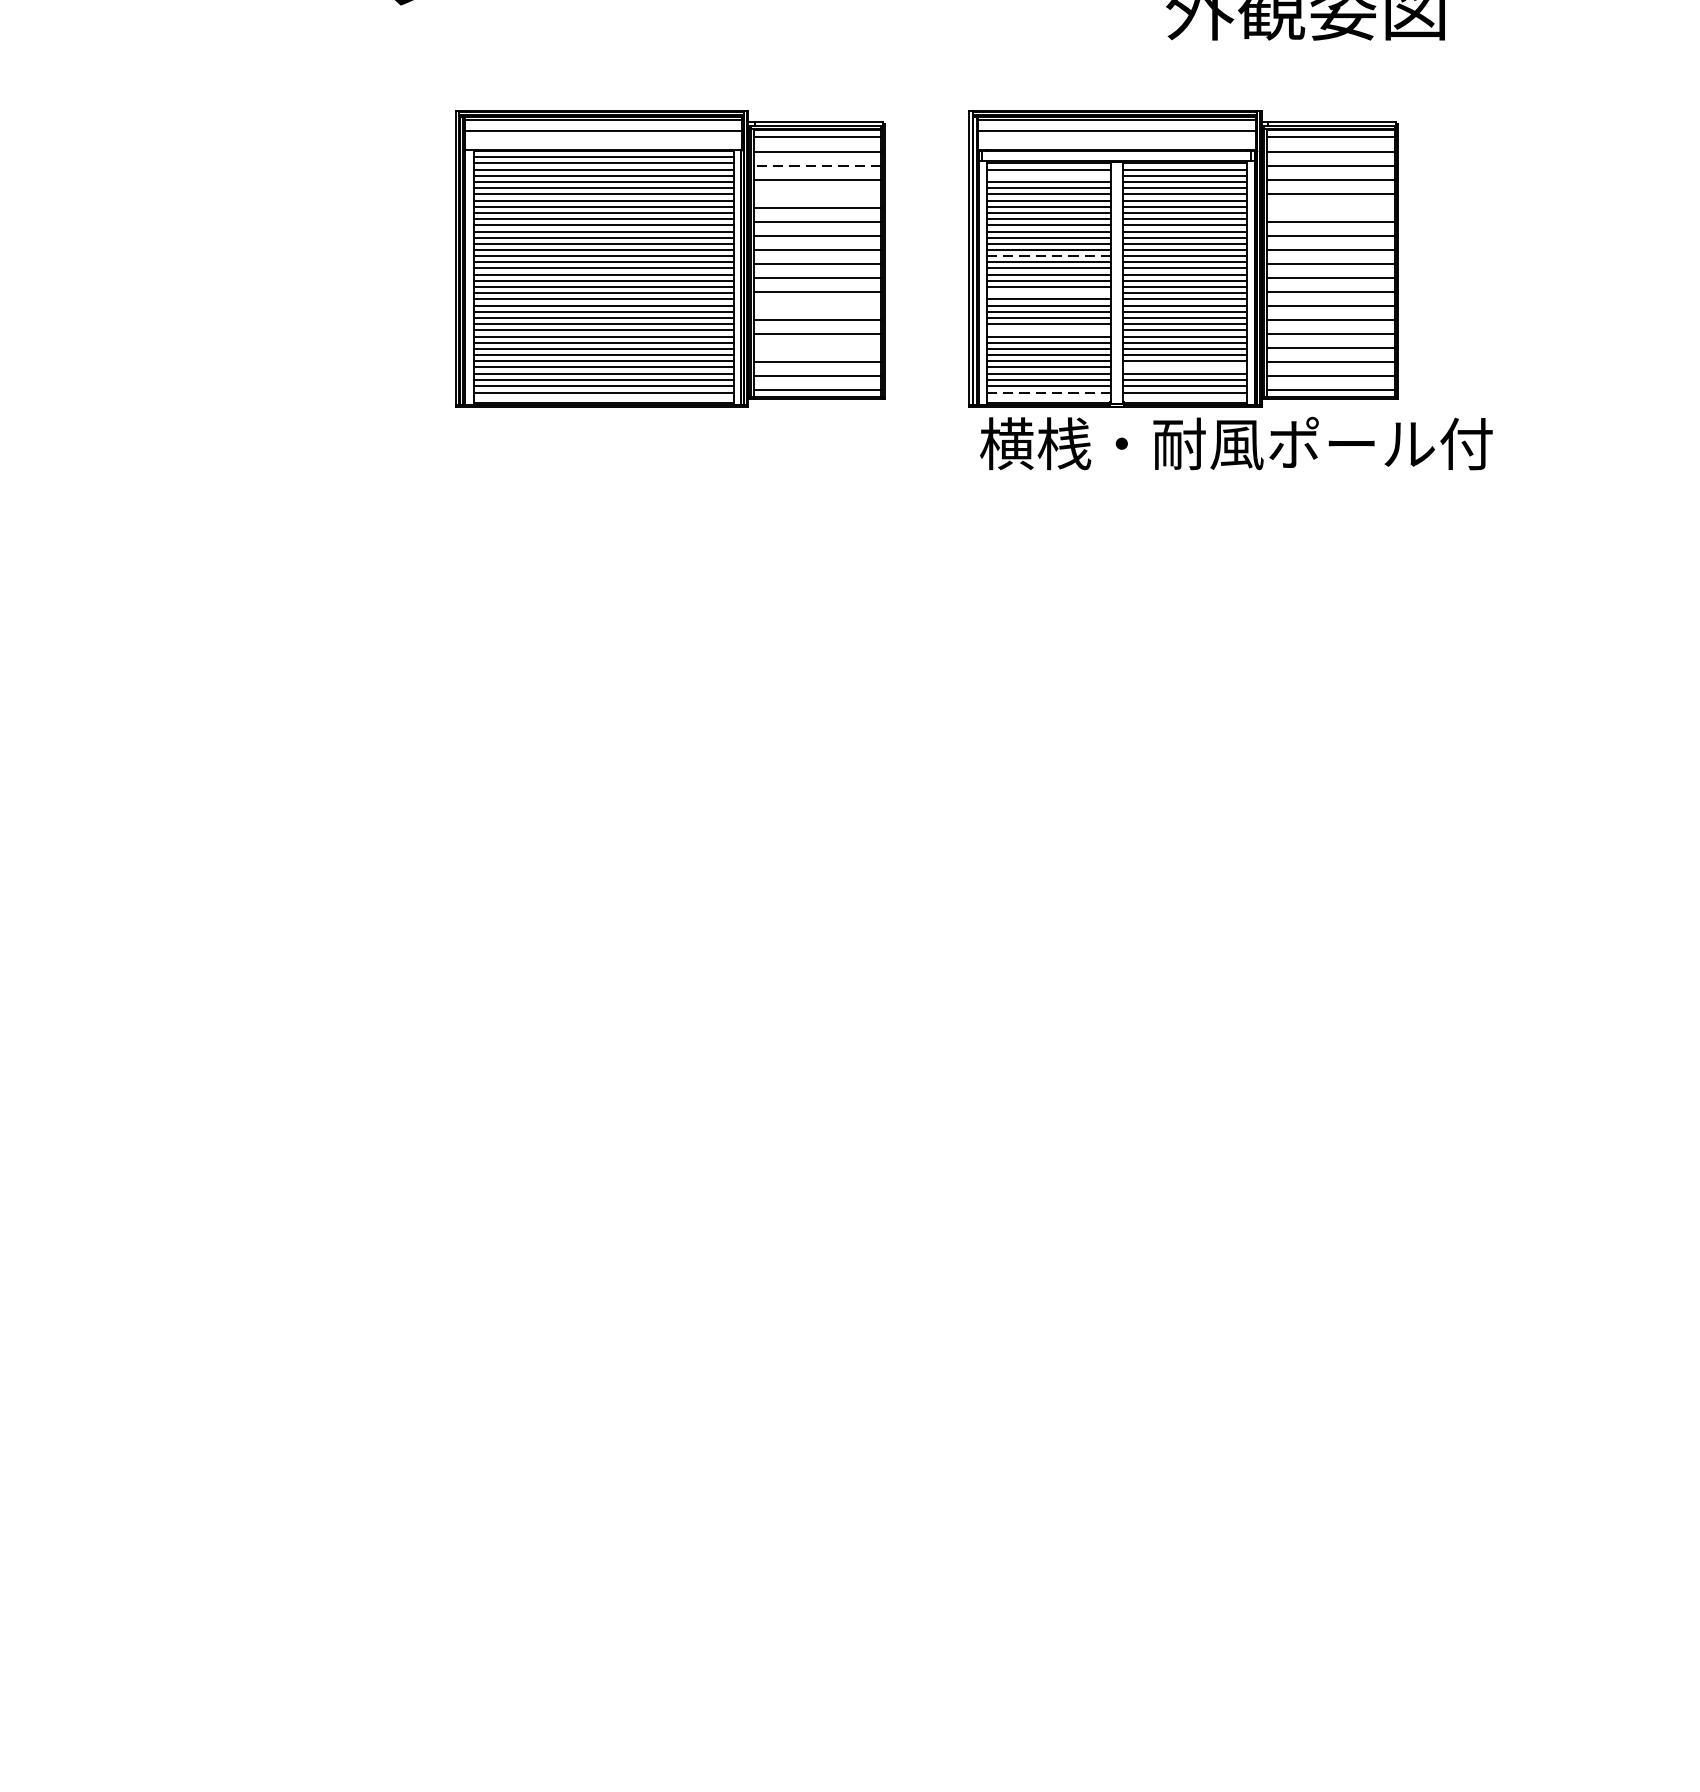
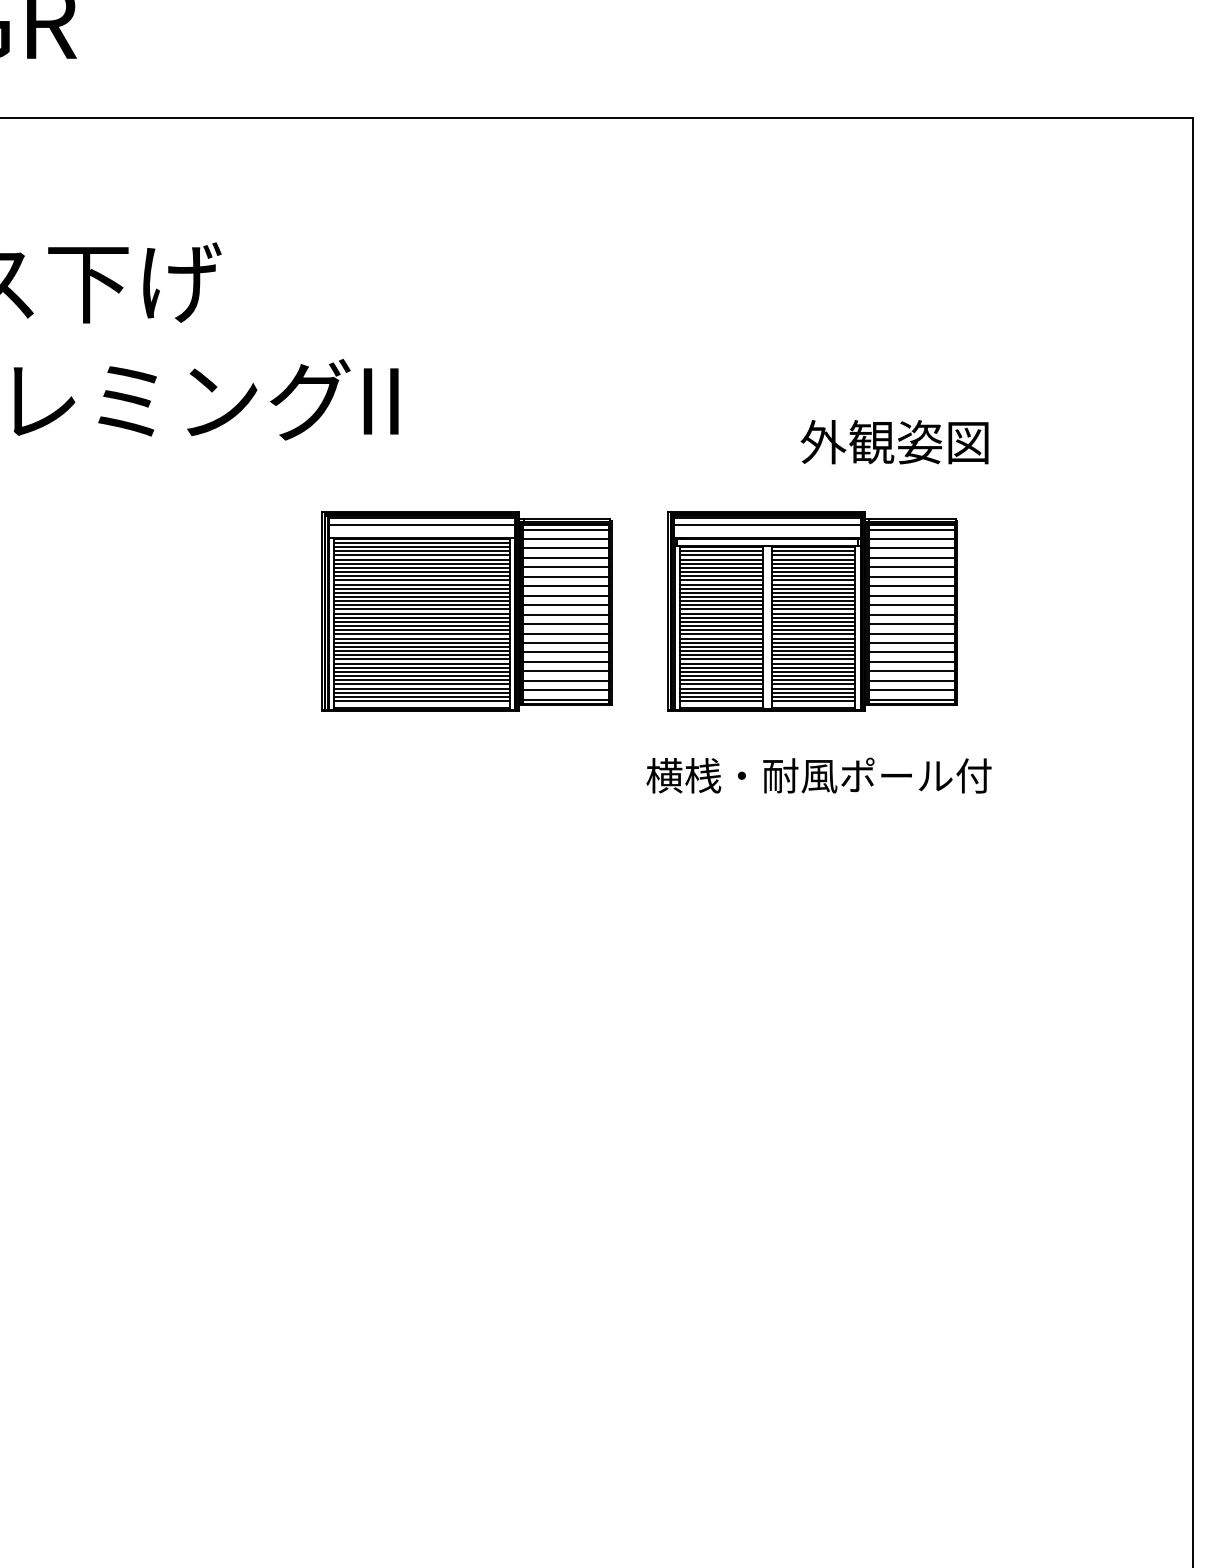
line: (818, 165) -> (566, 548), dashed -> solid
line: (1048, 176) -> (721, 555), added
line: (818, 193) -> (566, 567), added
line: (1330, 207) -> (911, 576), added
line: (1048, 256) -> (721, 609), dashed -> solid
line: (1048, 293) -> (721, 634), added
line: (818, 306) -> (566, 643), added
line: (1048, 330) -> (721, 659), added
line: (818, 348) -> (566, 671), added
line: (1185, 367) -> (813, 684), added
line: (1048, 392) -> (721, 701), dashed -> solid
text: (1235, 443) -> (818, 775), moved

